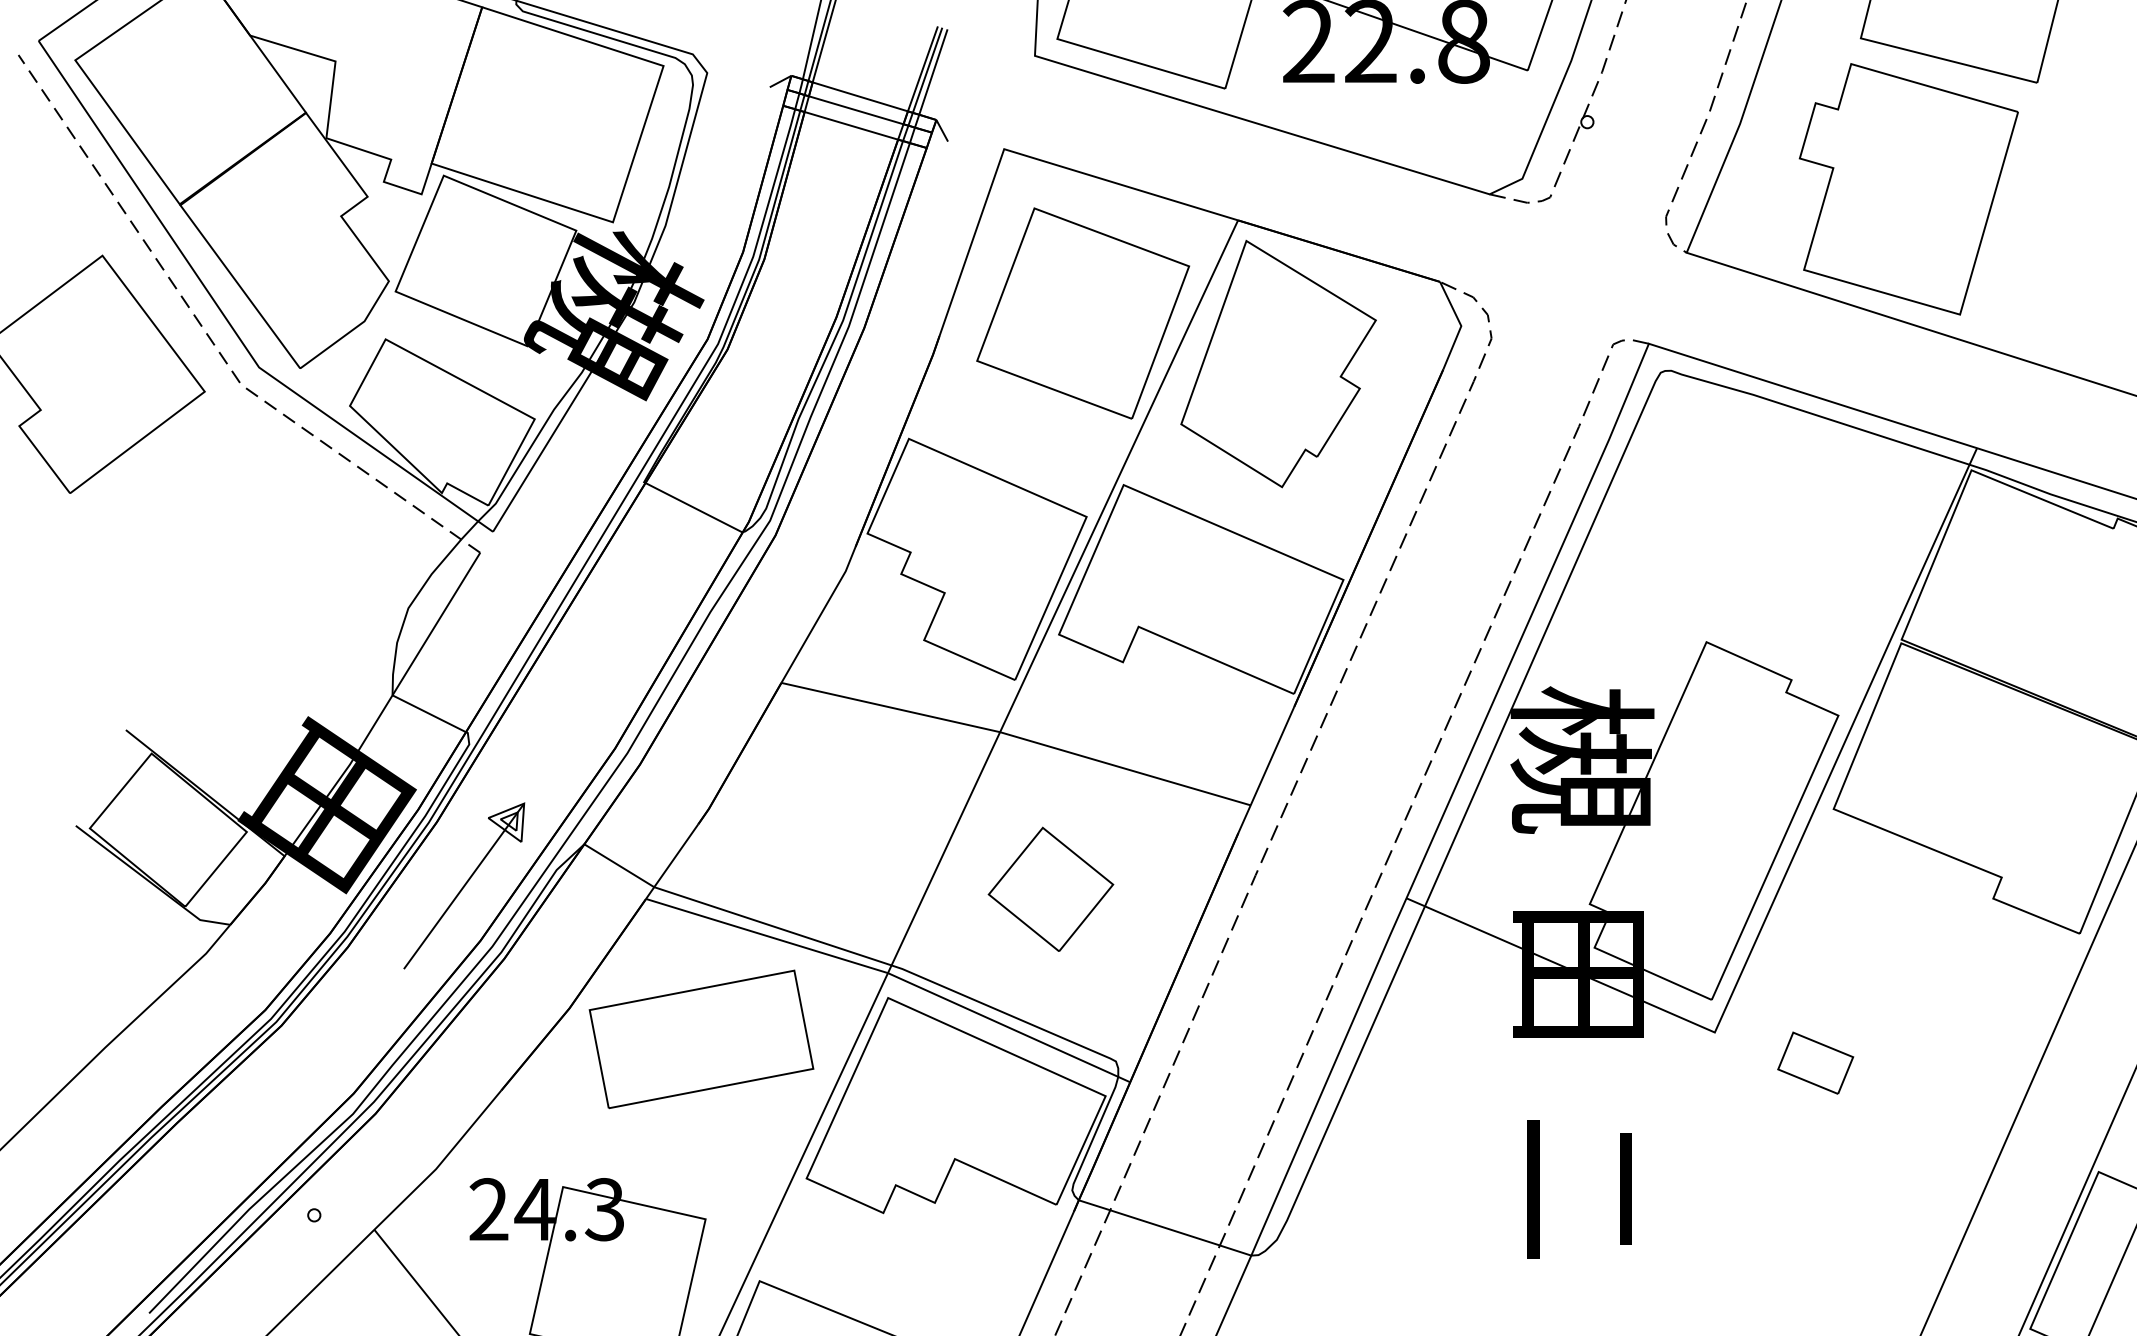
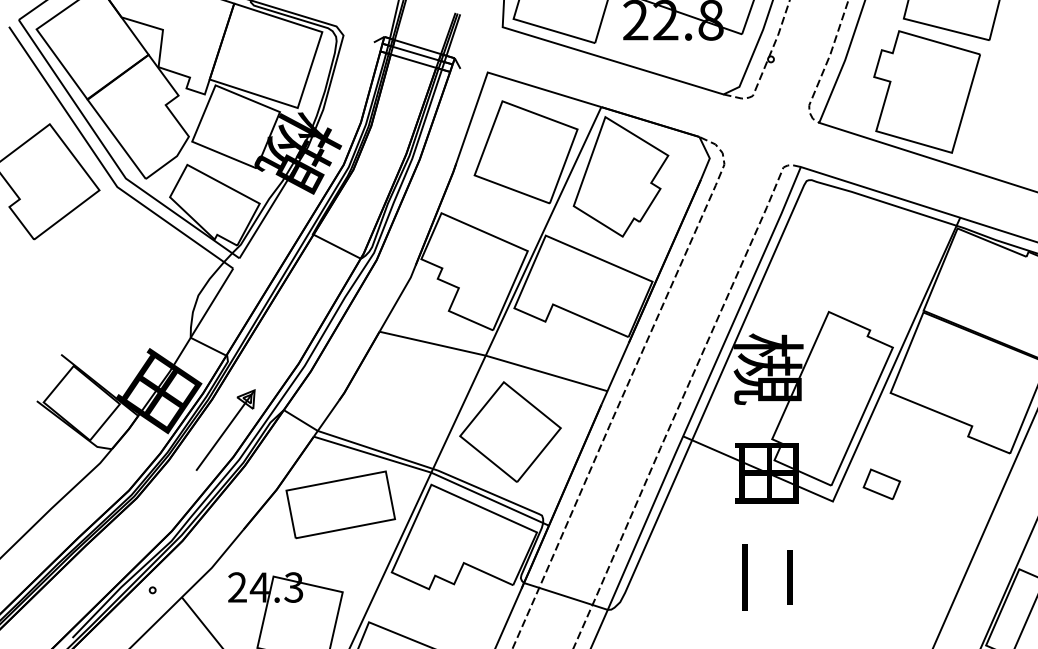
line: (212, 342) -> (103, 166), dashed -> solid
part: (1050, 888) -> (510, 431), size x1.67
part: (1814, 1061) -> (881, 483), moved

